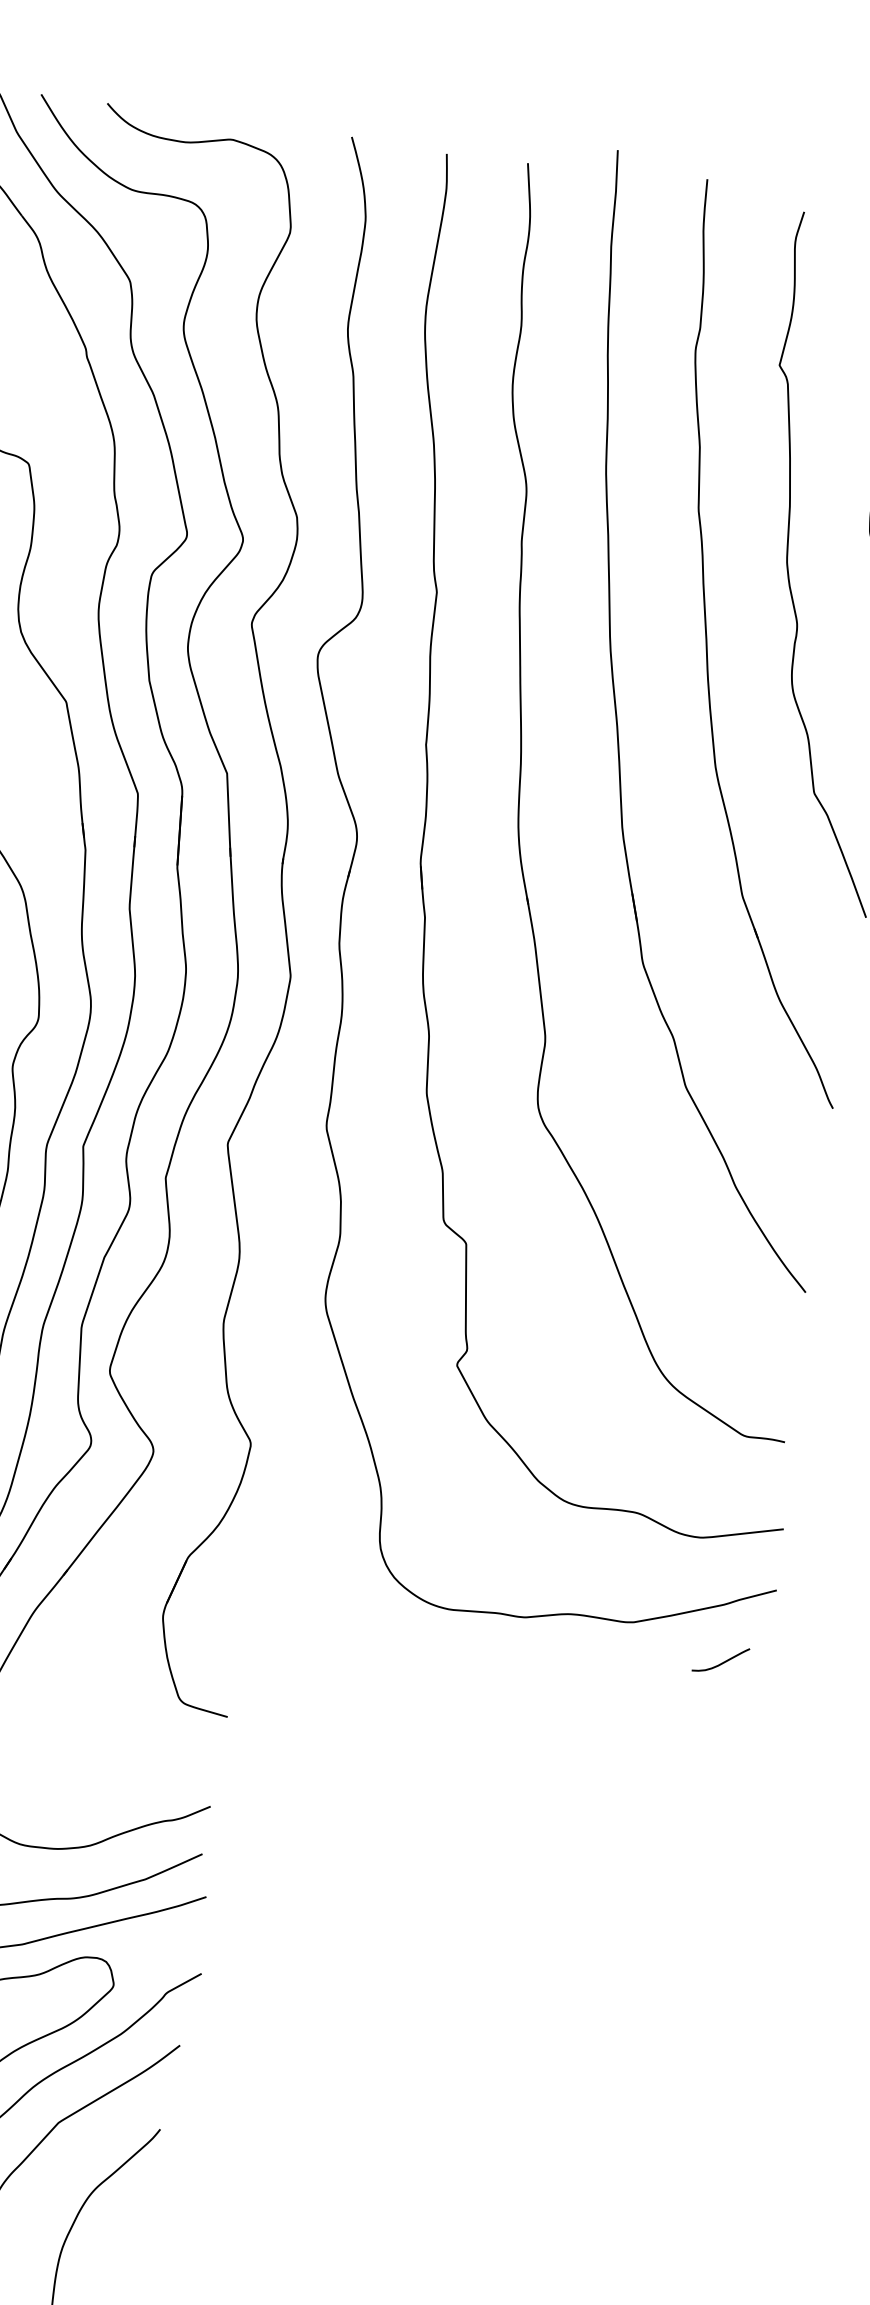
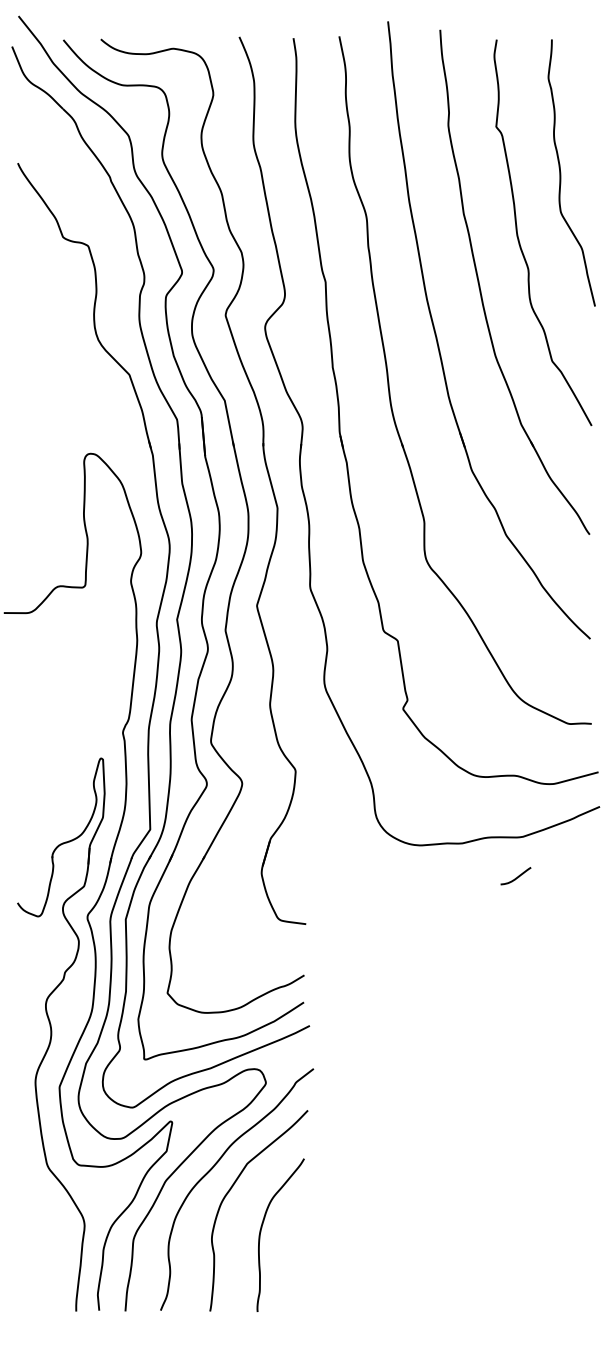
curve: (719, 1662) -> (515, 877), moved

